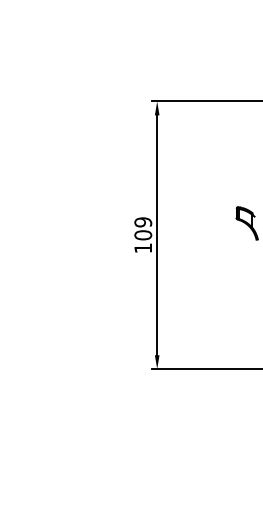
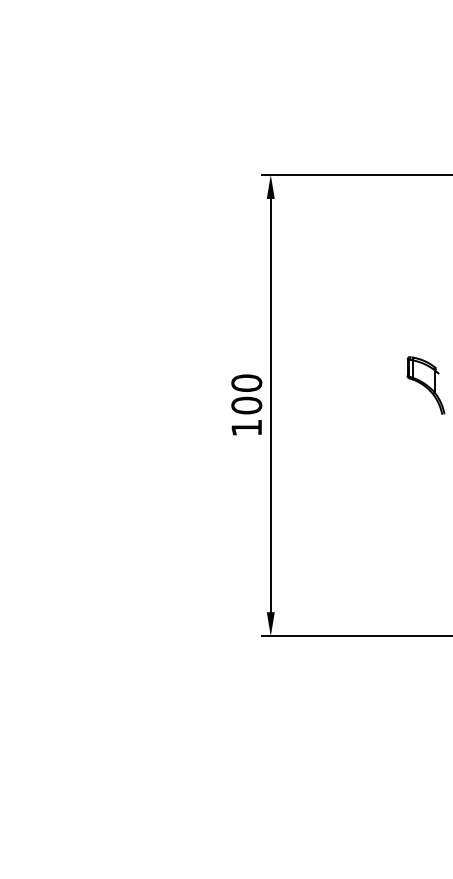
text: (143, 222) -> (247, 383), 109 -> 100

